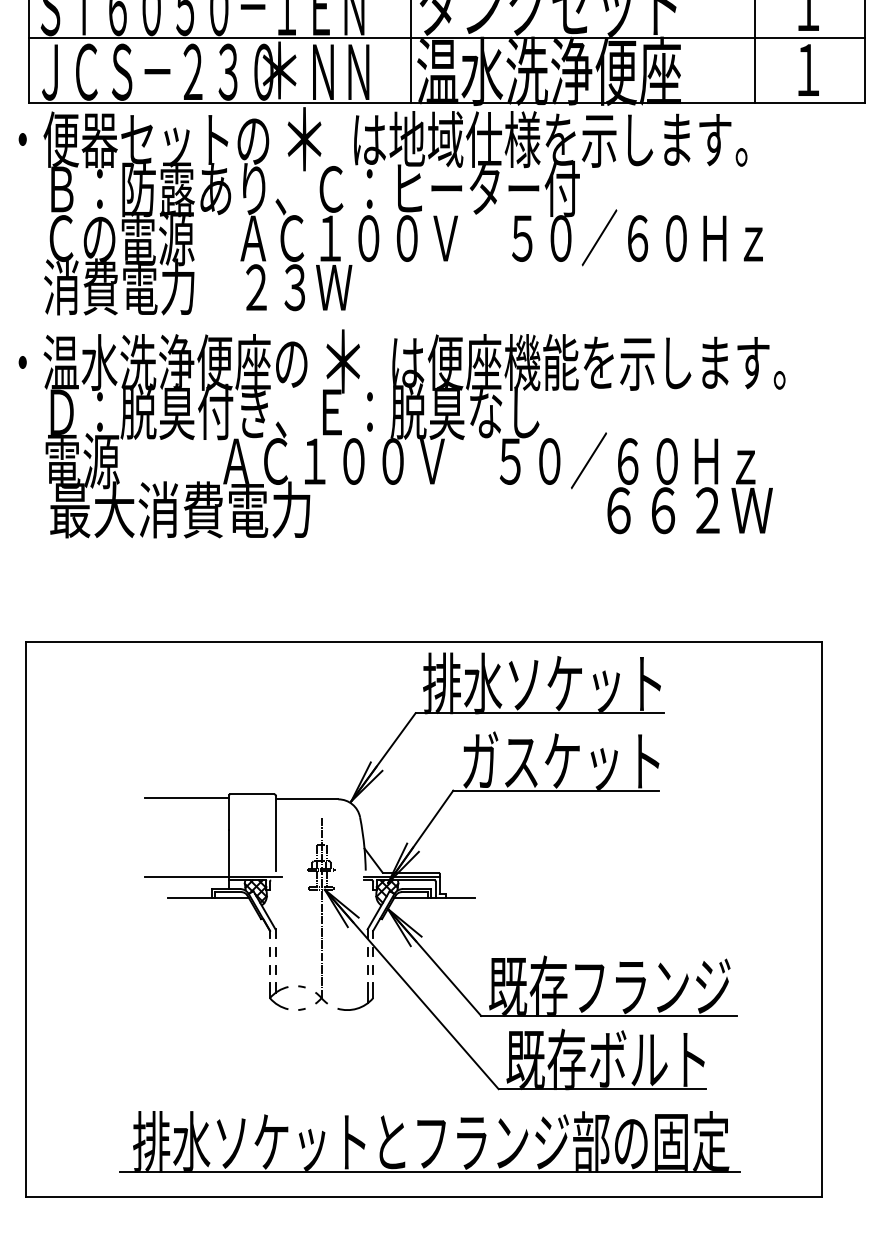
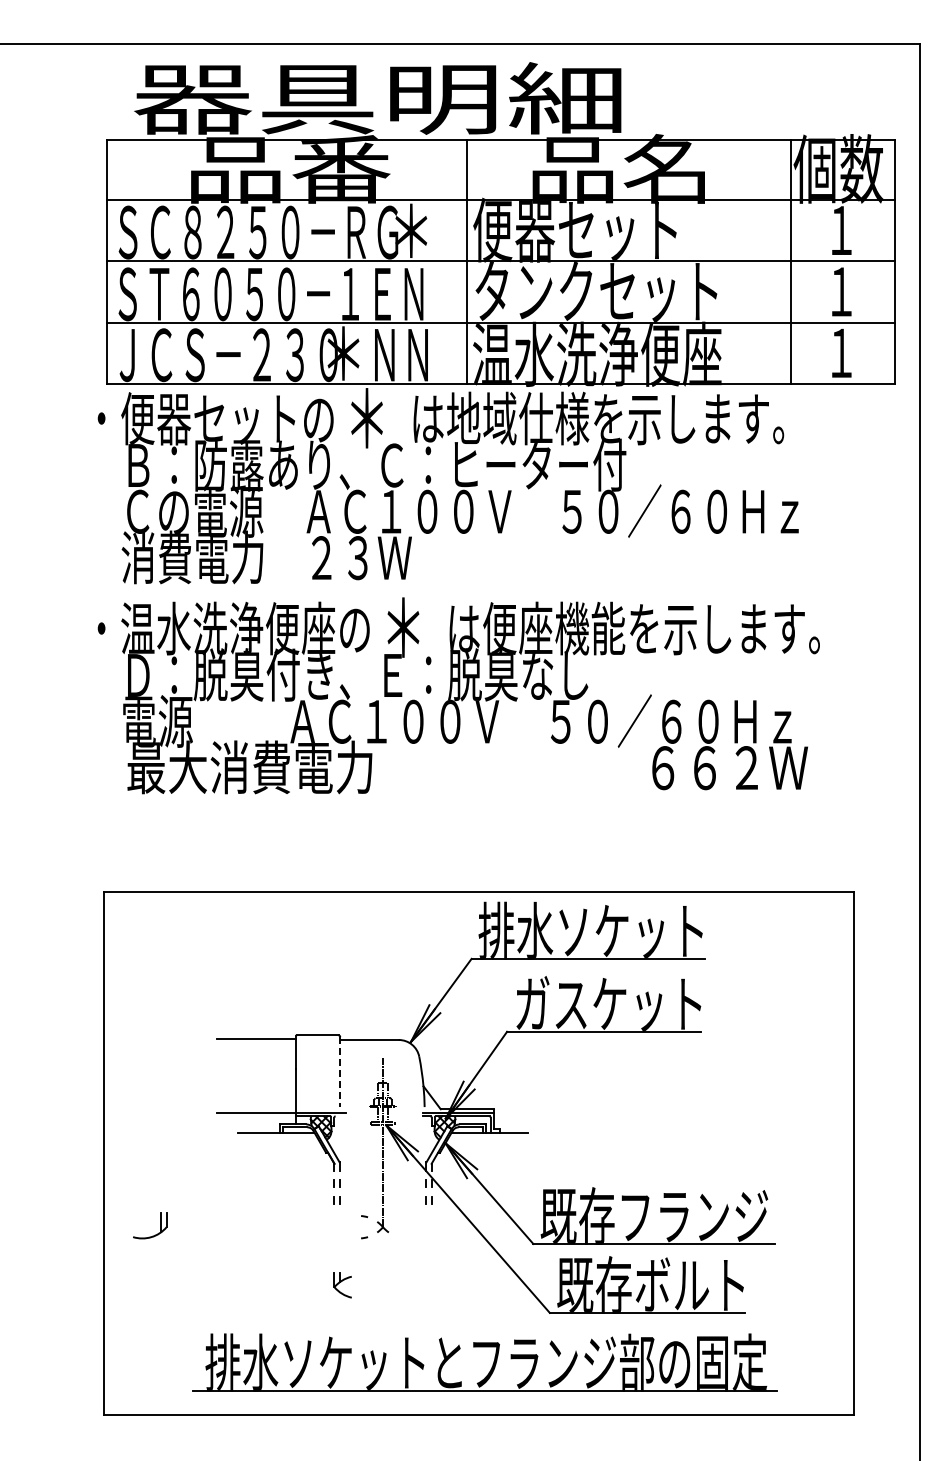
line: (276, 833) -> (340, 1072), solid -> dashed
part: (278, 996) -> (342, 1285), moved
part: (366, 996) -> (160, 1225), moved

